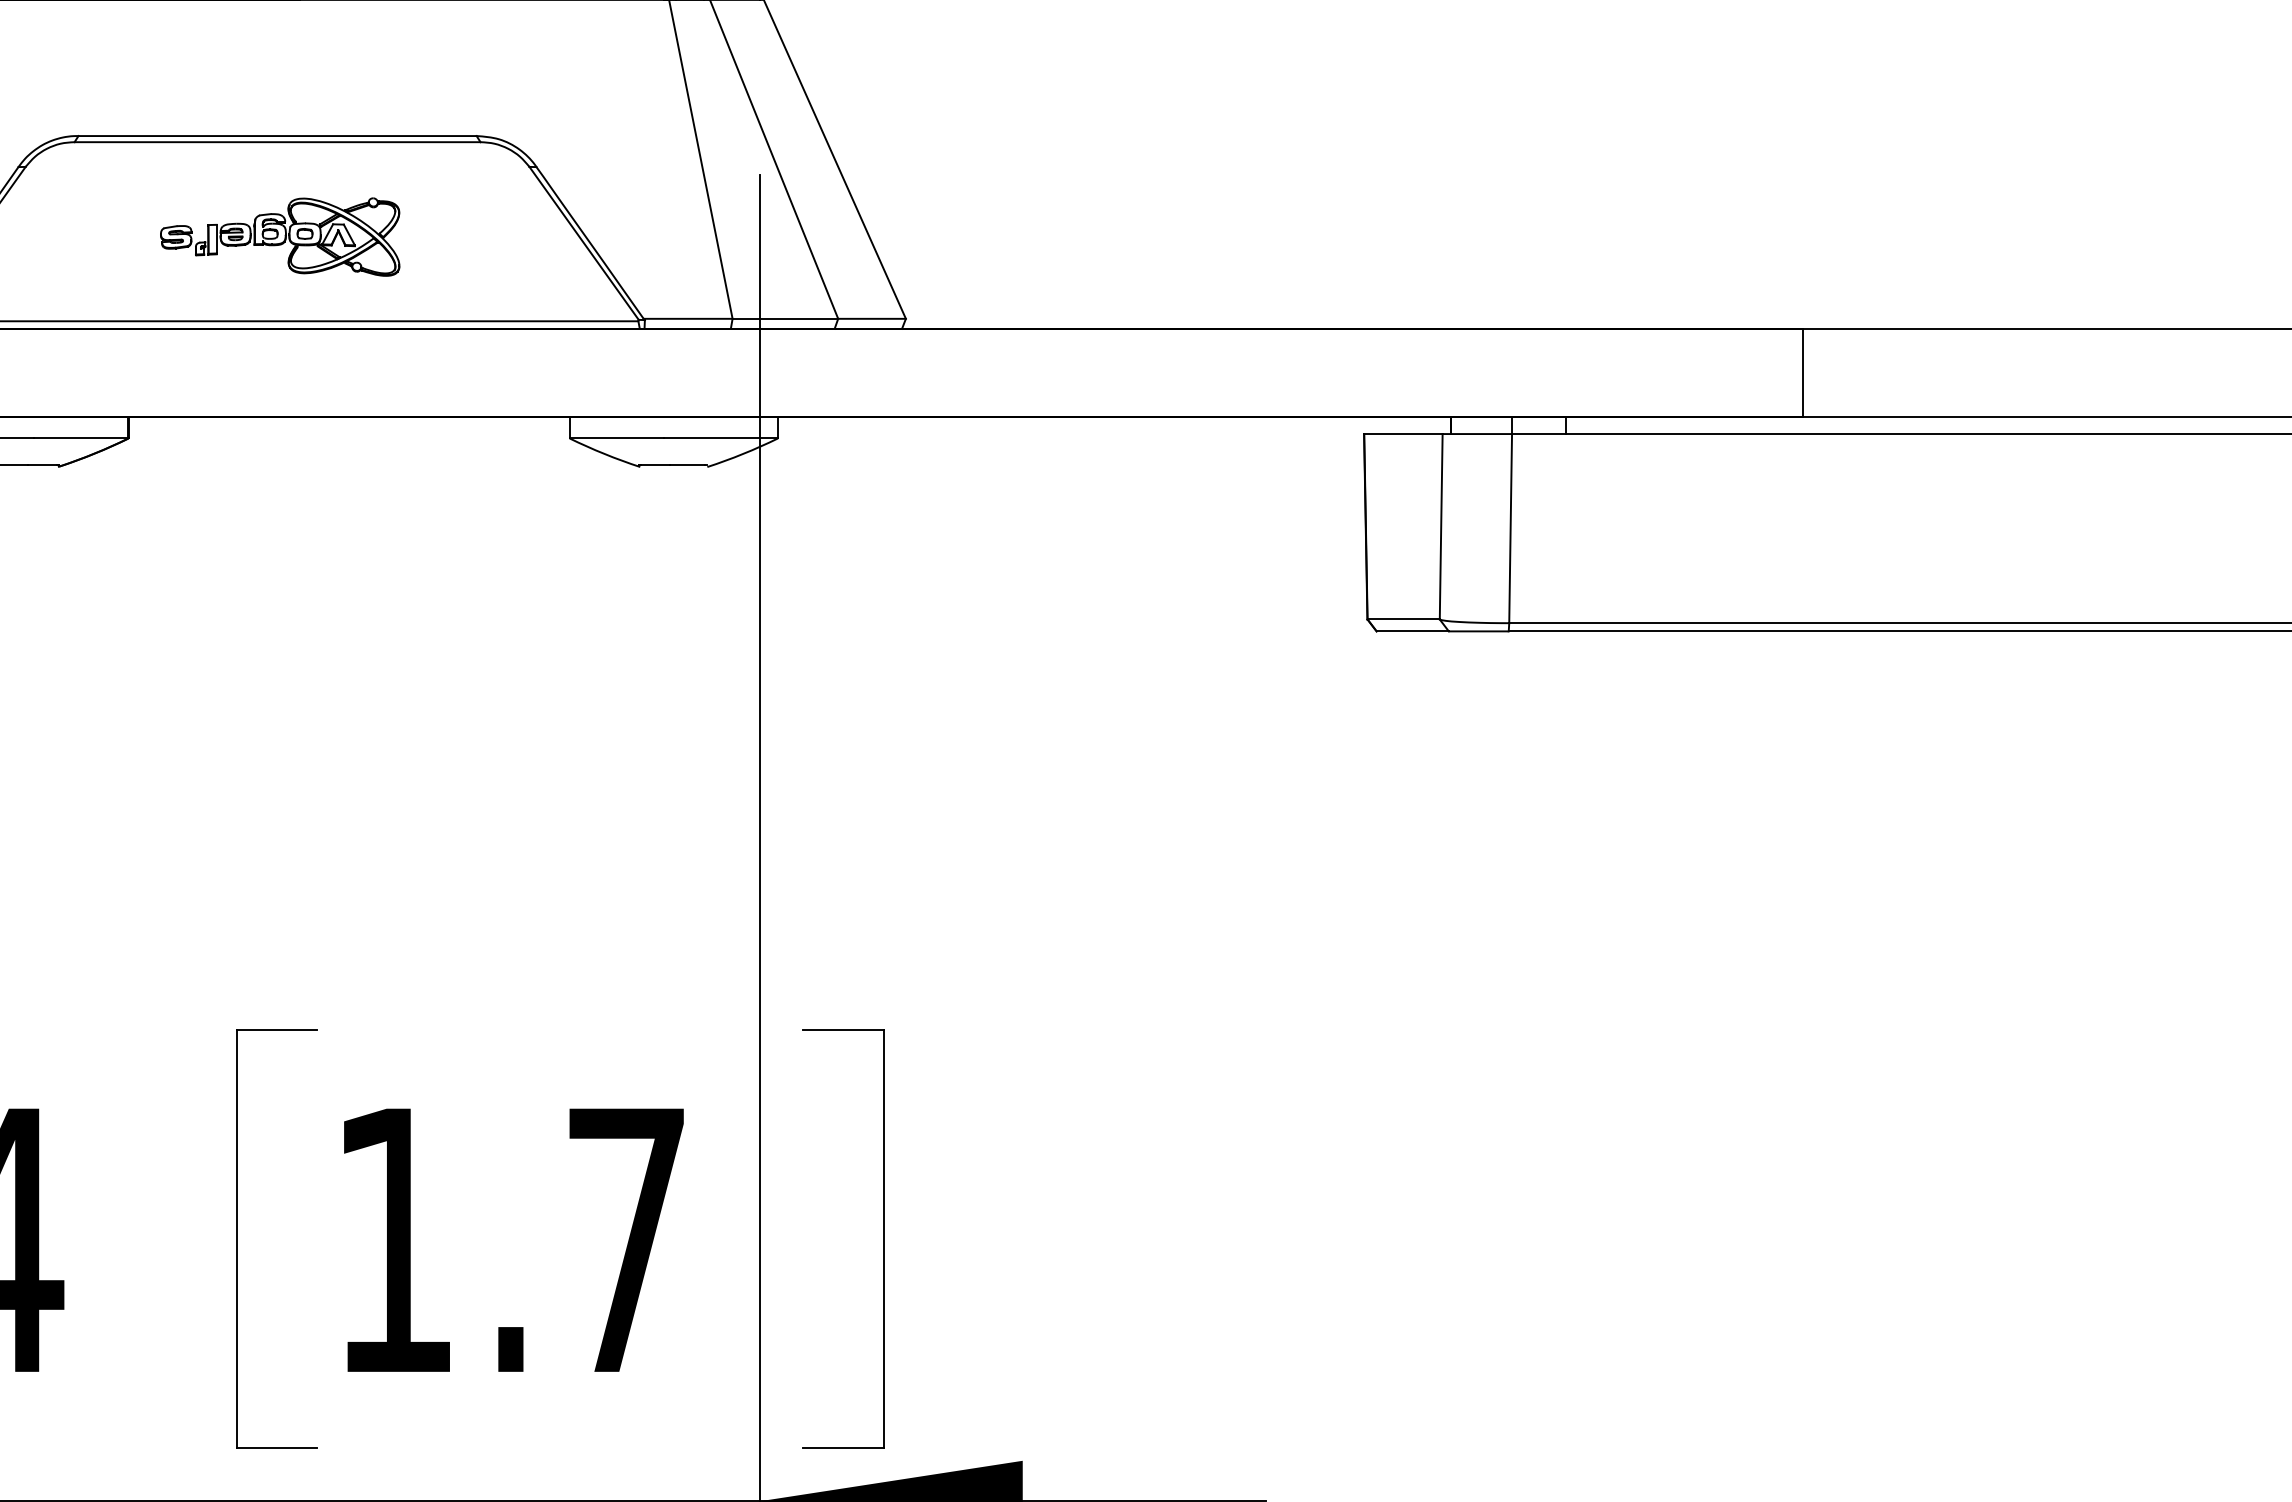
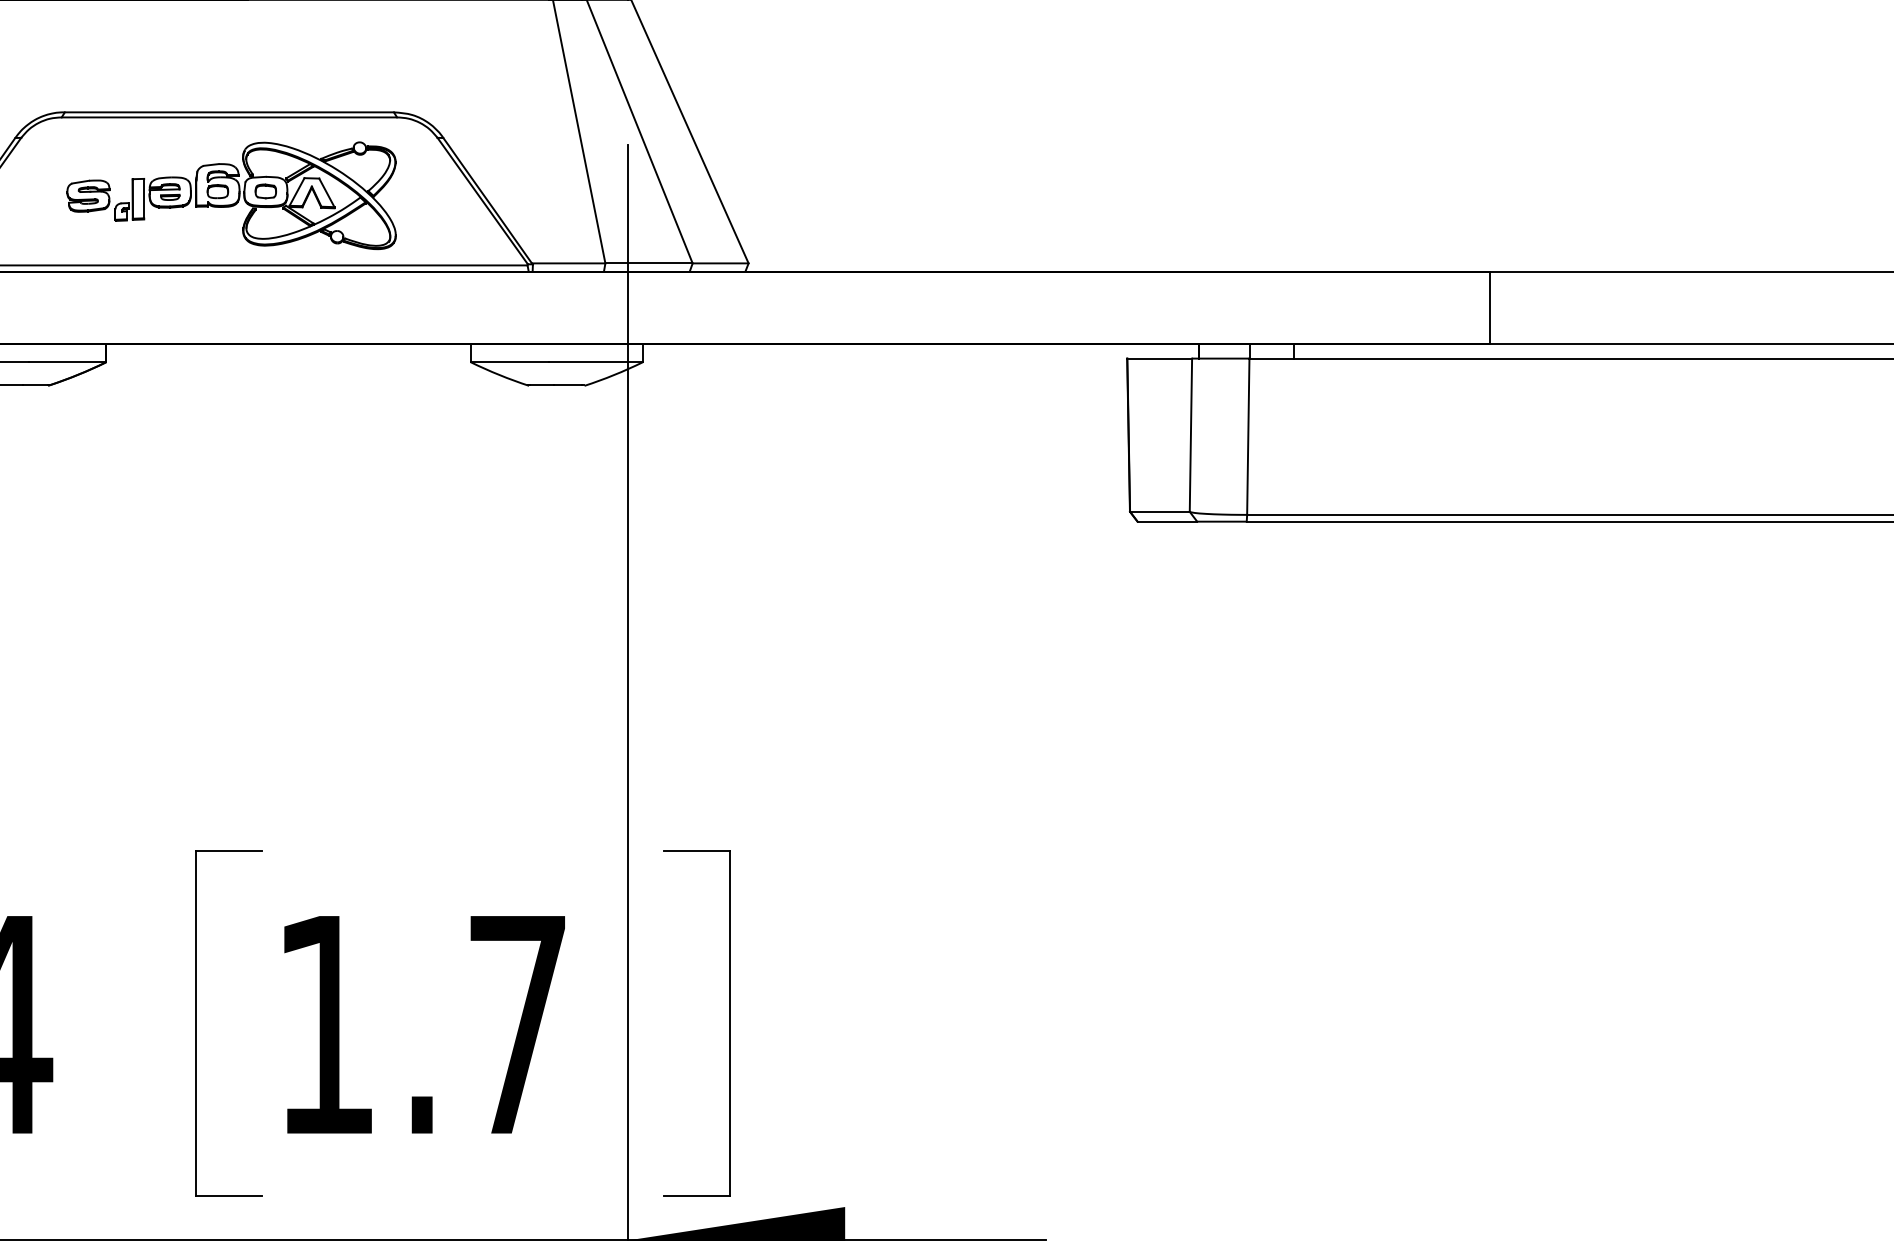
part: (280, 236) -> (231, 195), size x1.67

